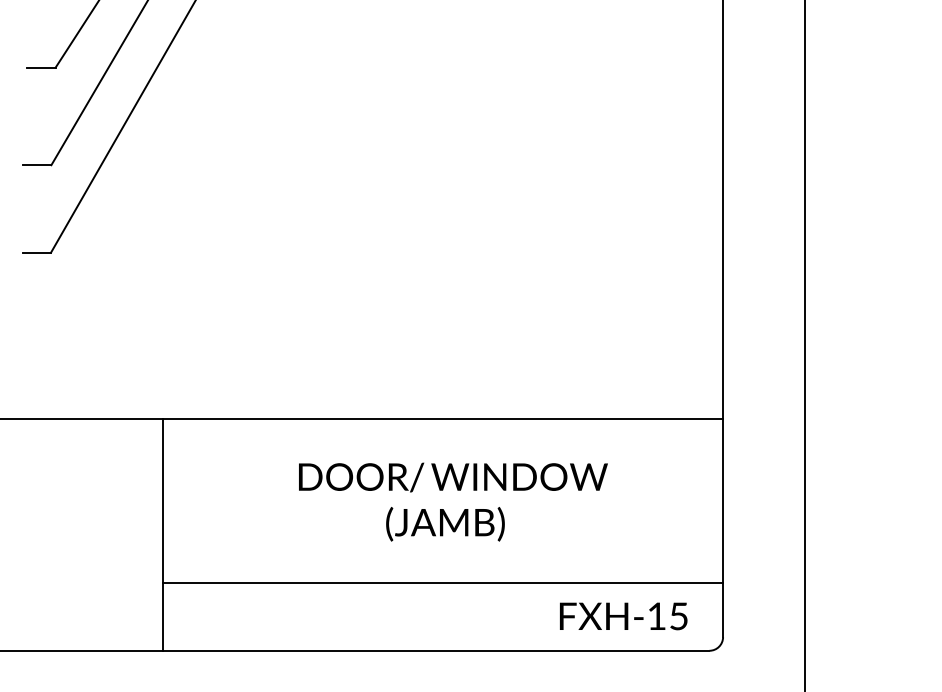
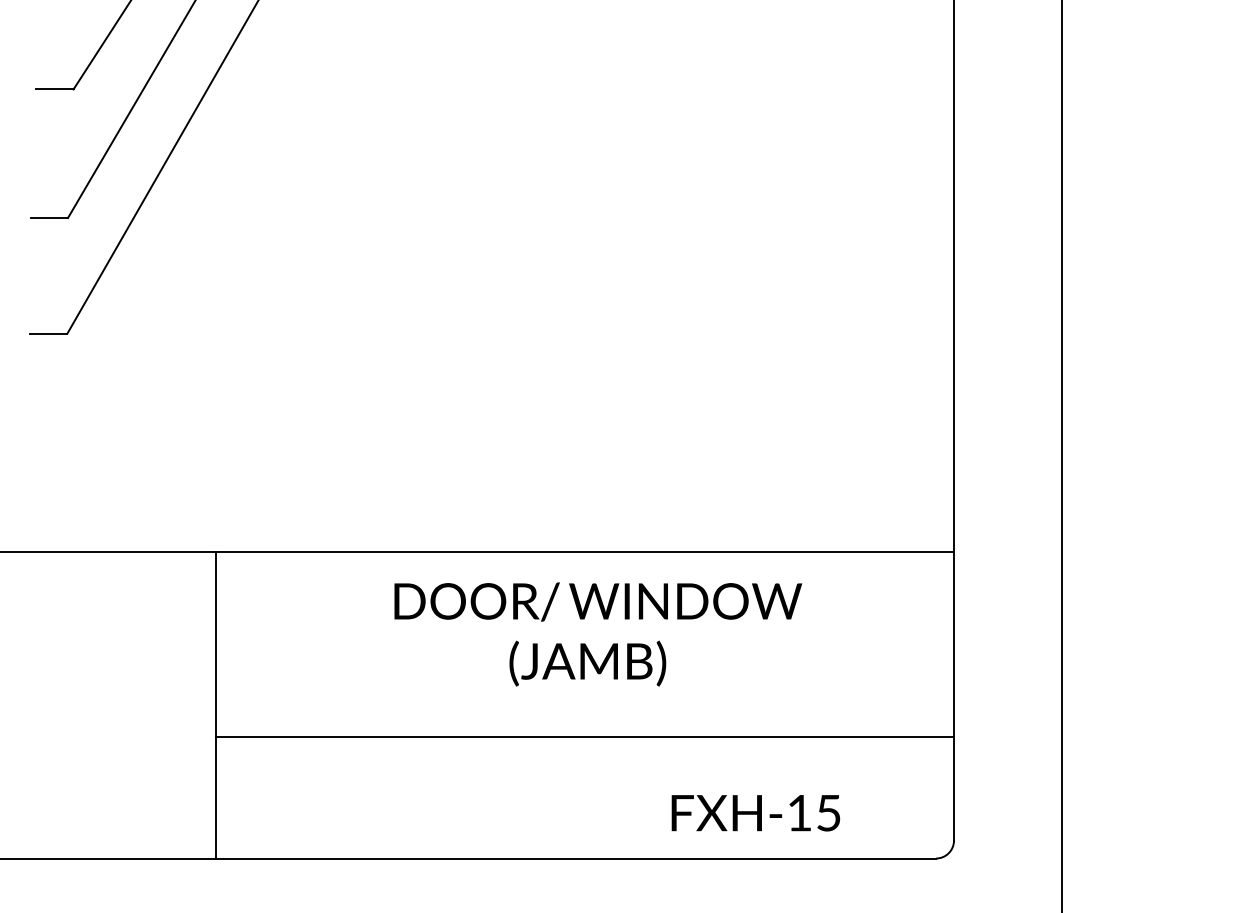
text: (453, 502) -> (598, 634), moved
line: (442, 582) -> (584, 736), moved
text: (623, 616) -> (755, 813), moved

